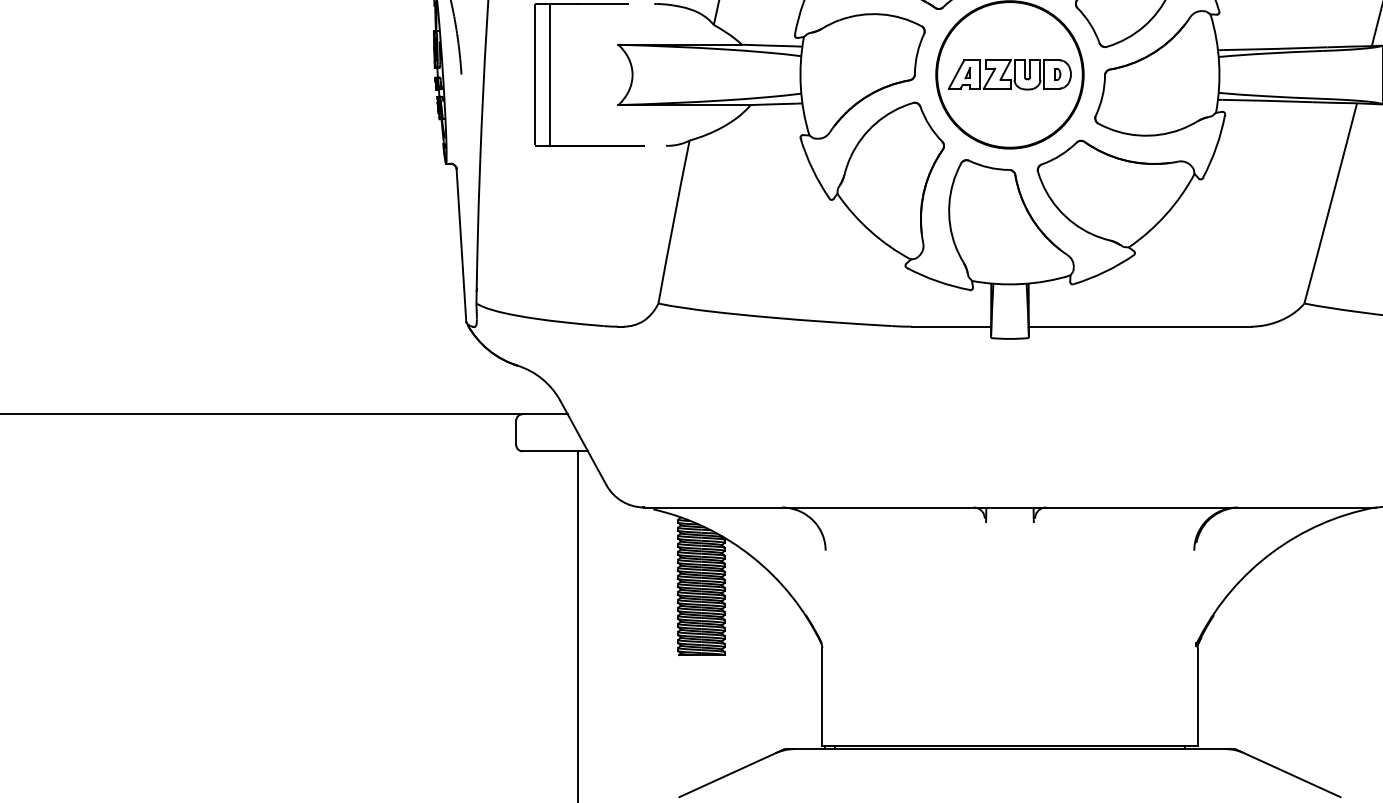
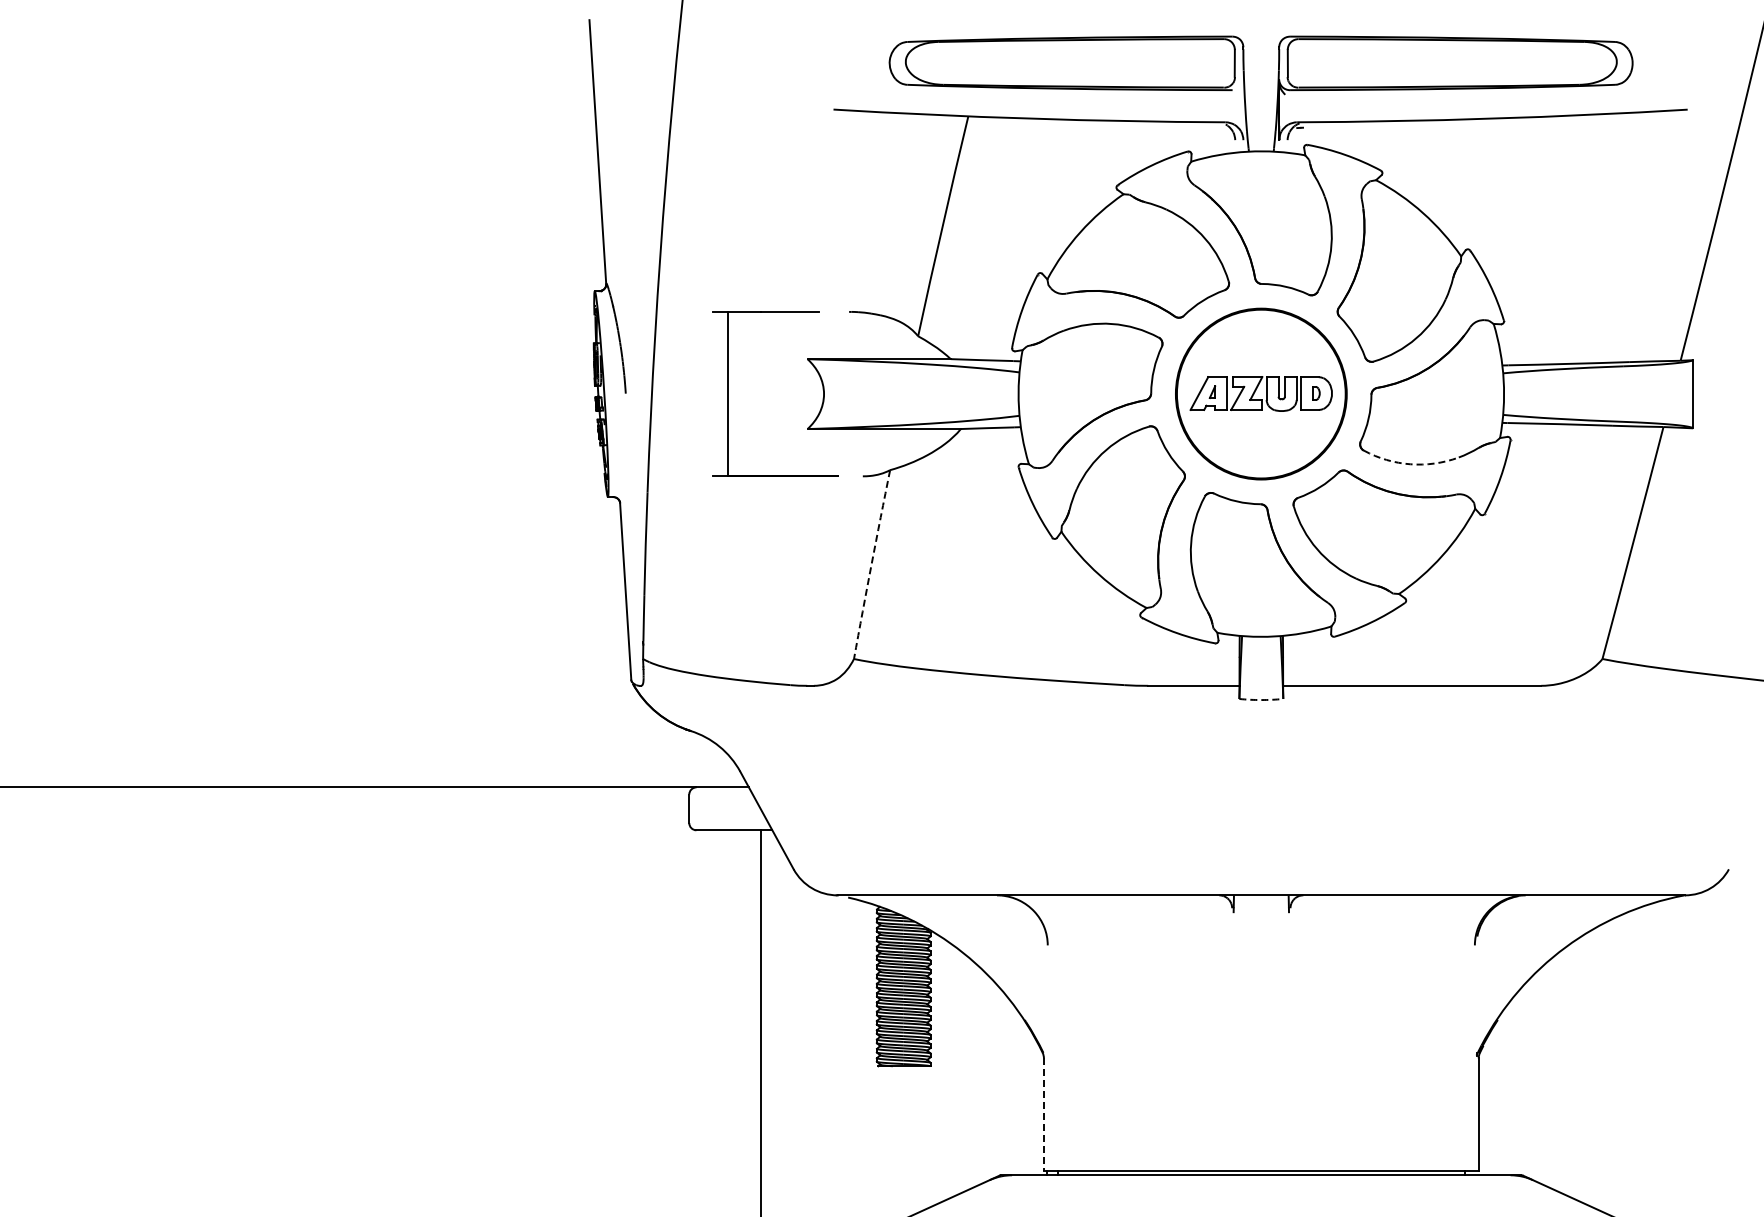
line: (534, 74) -> (710, 393), removed
arc: (1138, 135) -> (1410, 464), solid -> dashed
arc: (673, 221) -> (871, 564), solid -> dashed
arc: (1010, 339) -> (1261, 700), solid -> dashed
line: (821, 697) -> (1043, 1115), solid -> dashed

